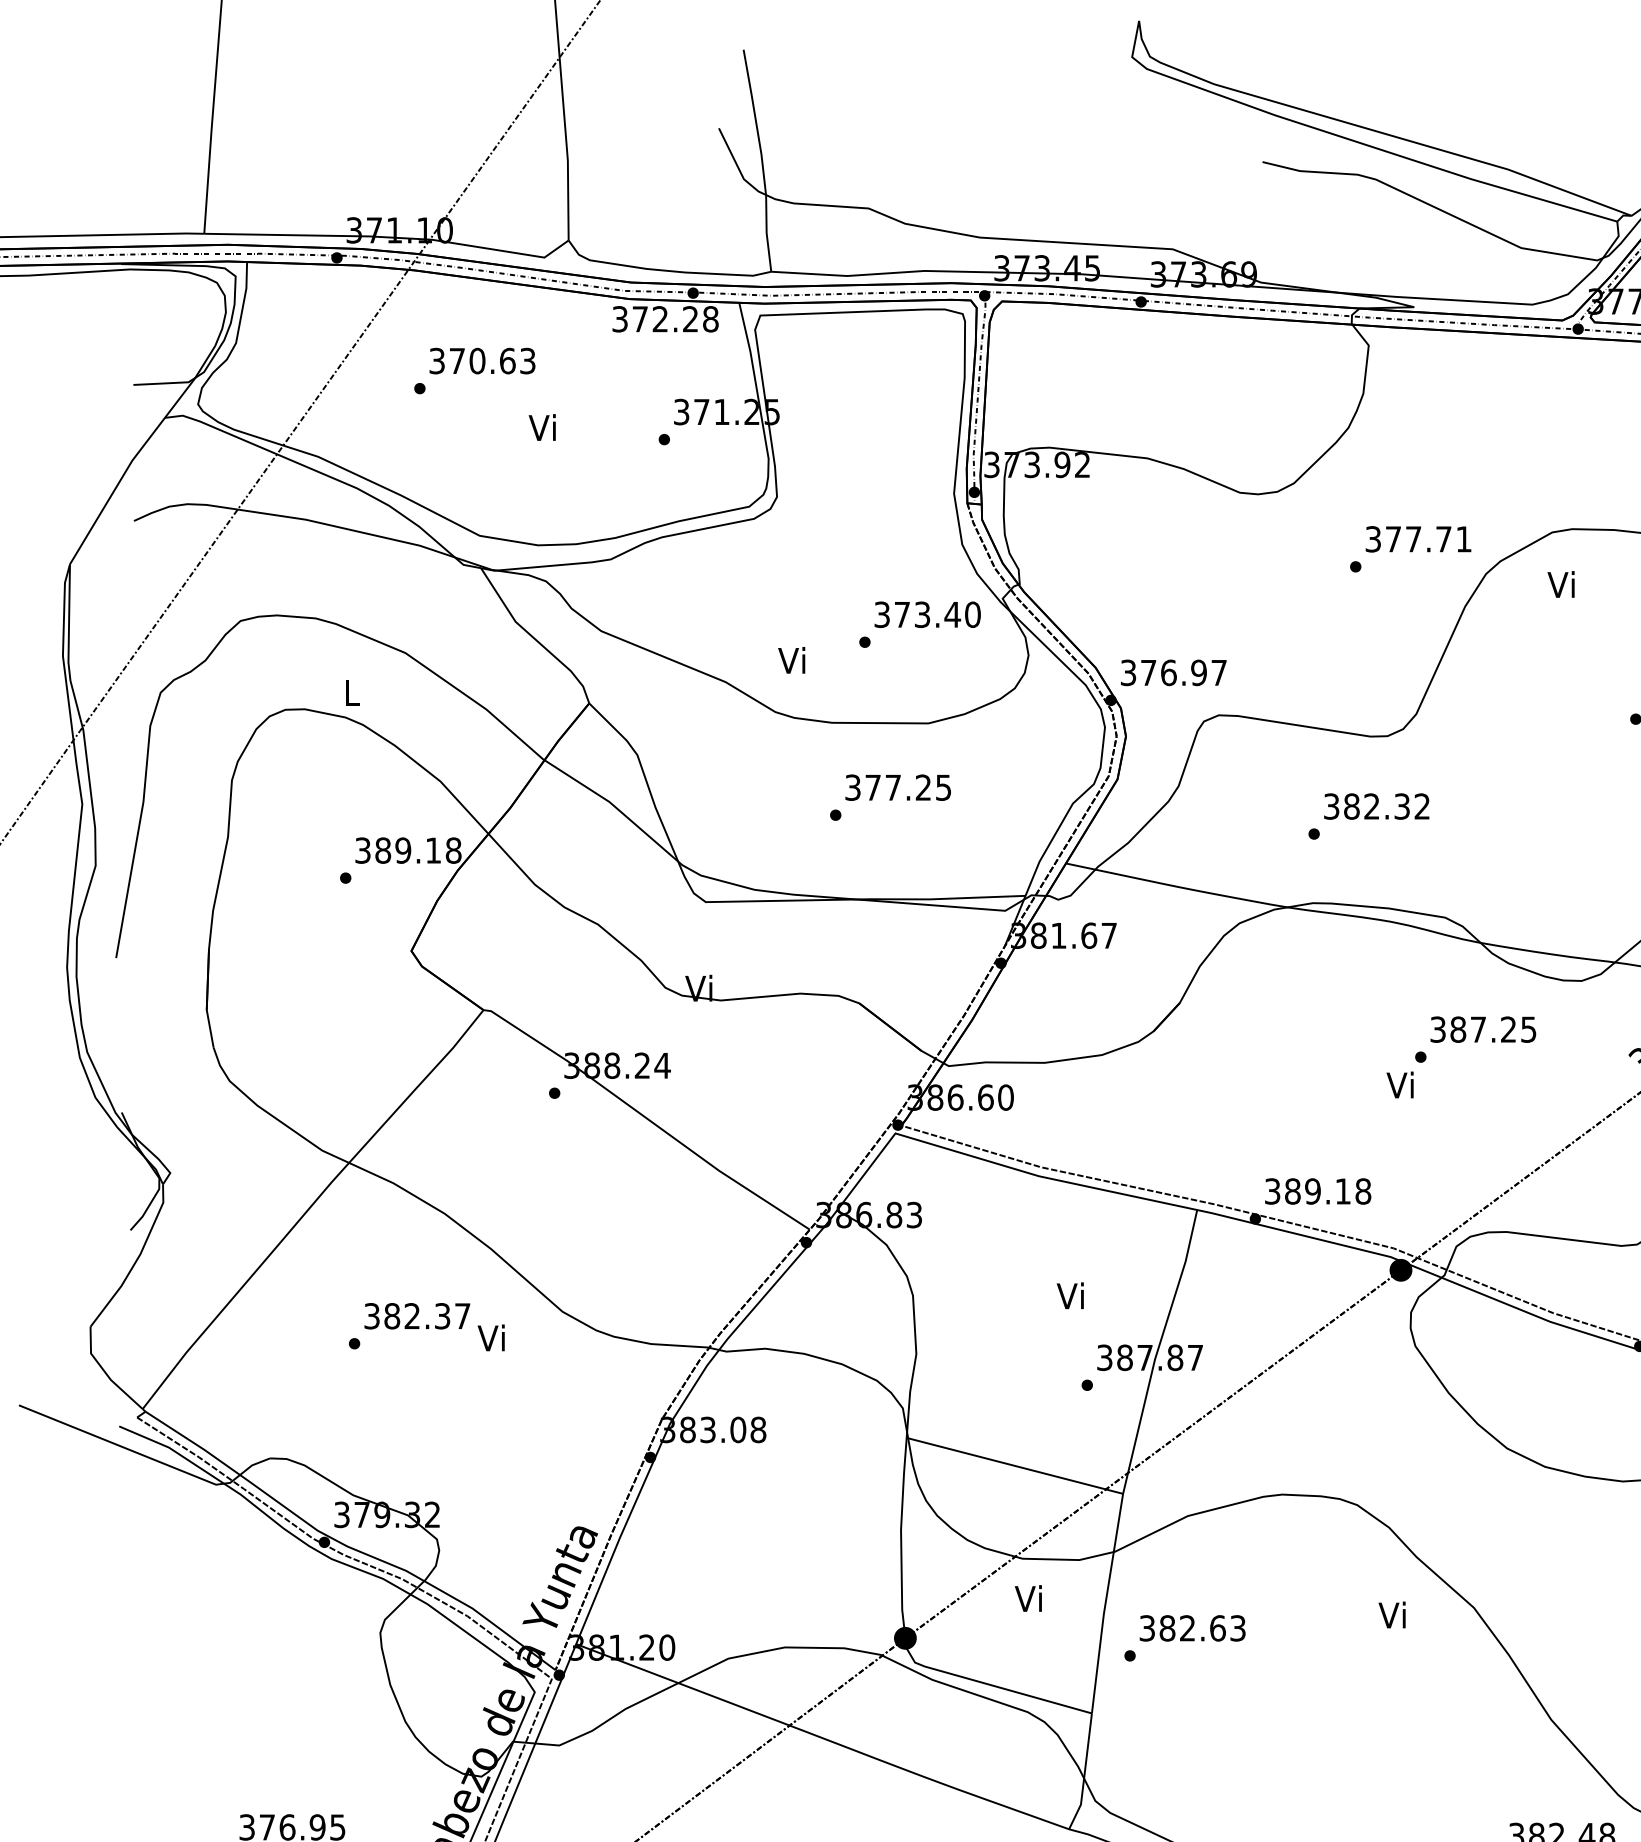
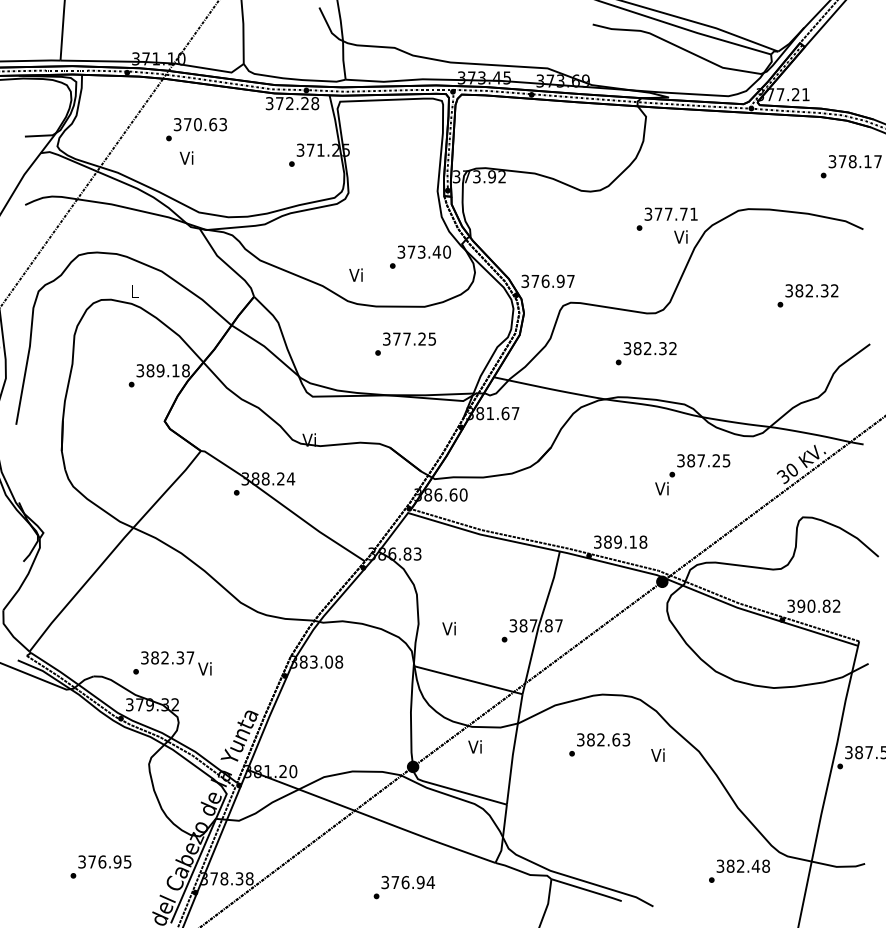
text: (542, 426) -> (186, 157), moved
text: (1560, 583) -> (680, 236), moved
text: (1069, 1295) -> (448, 628), moved
text: (426, 1327) -> (172, 663), moved
text: (1184, 1637) -> (599, 744), moved

